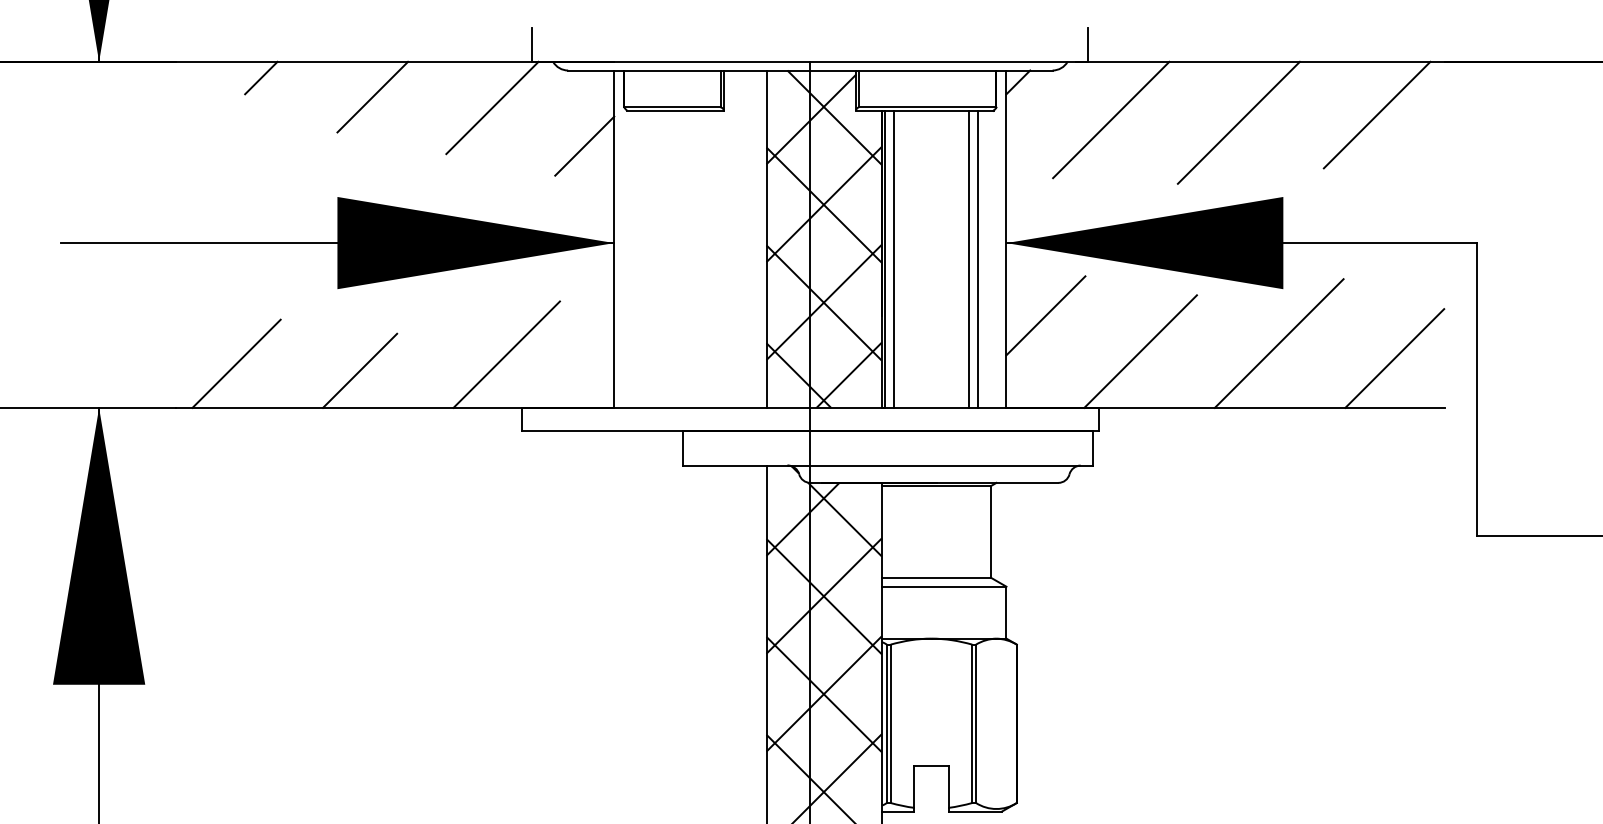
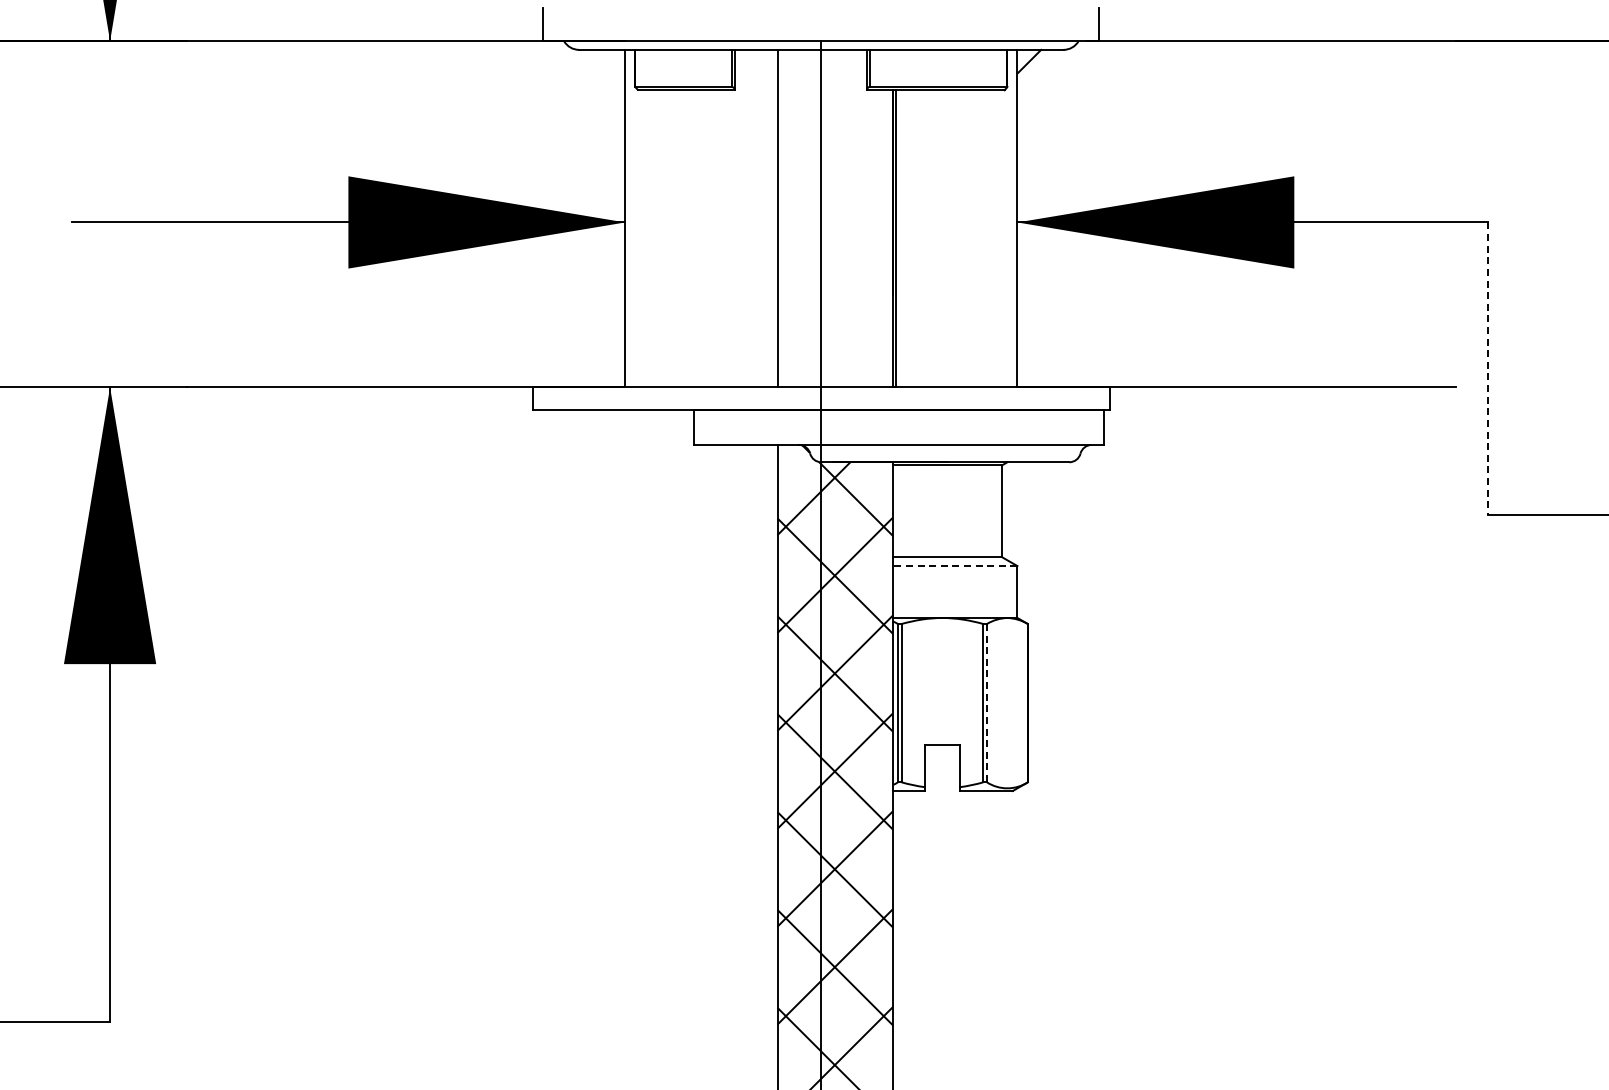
line: (261, 78) -> (272, 57), removed
line: (372, 97) -> (383, 76), removed
line: (492, 108) -> (503, 87), removed
line: (1376, 115) -> (1387, 94), removed
line: (1111, 120) -> (1122, 99), removed
line: (1238, 123) -> (1249, 102), removed
line: (584, 146) -> (595, 125), removed
hatch: (823, 239) -> (834, 218), removed
line: (894, 259) -> (905, 238), removed
line: (968, 259) -> (979, 238), removed
line: (977, 259) -> (988, 238), removed
line: (1045, 315) -> (1056, 294), removed
line: (1278, 343) -> (1289, 322), removed
line: (1140, 351) -> (1151, 330), removed
line: (506, 354) -> (517, 333), removed
line: (1394, 358) -> (1405, 337), removed
line: (236, 364) -> (247, 343), removed
line: (359, 371) -> (370, 350), removed
line: (1476, 390) -> (1487, 369), solid -> dashed
line: (943, 587) -> (954, 566), solid -> dashed
line: (976, 724) -> (987, 703), solid -> dashed

